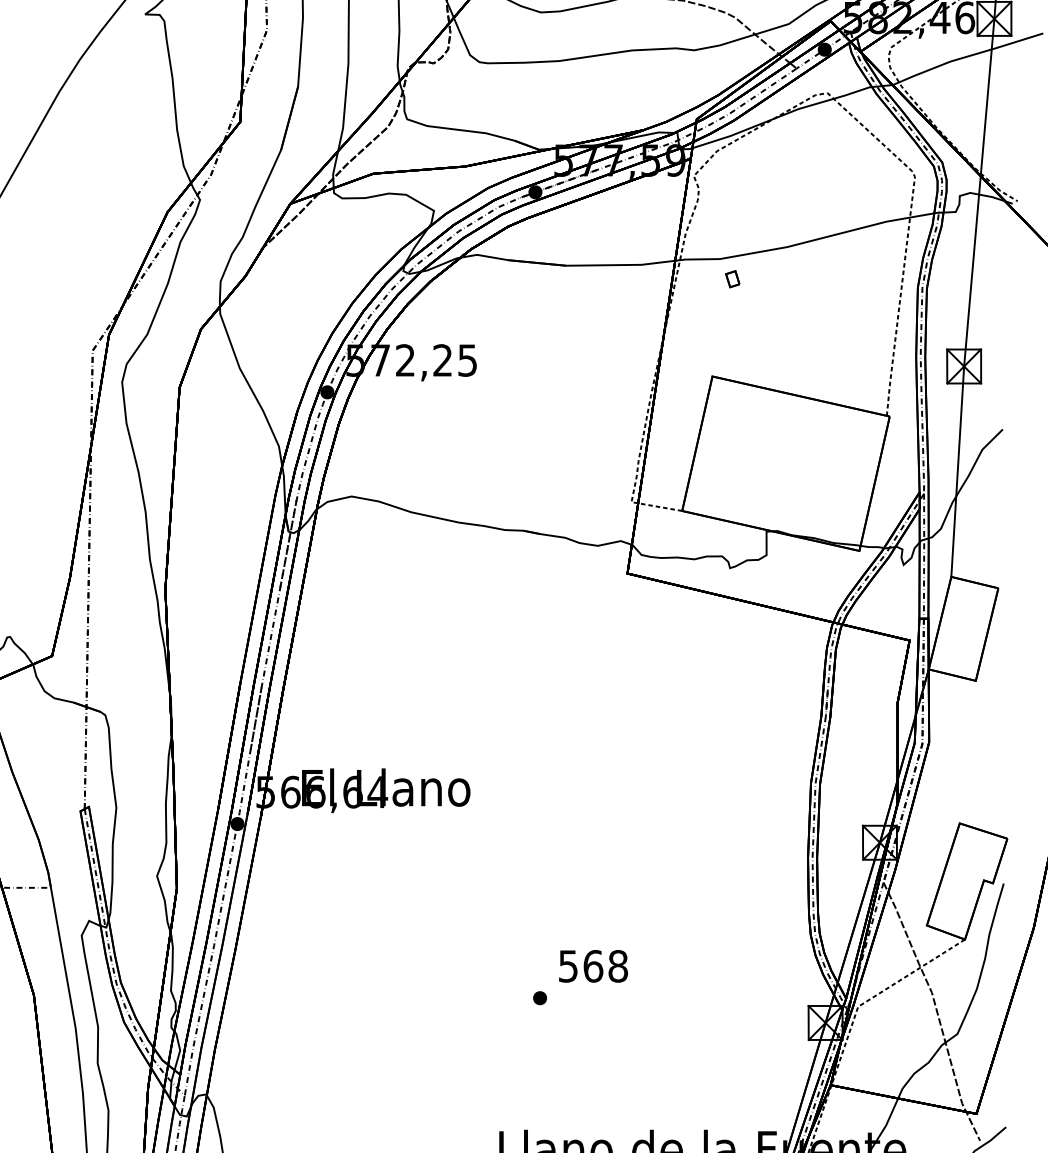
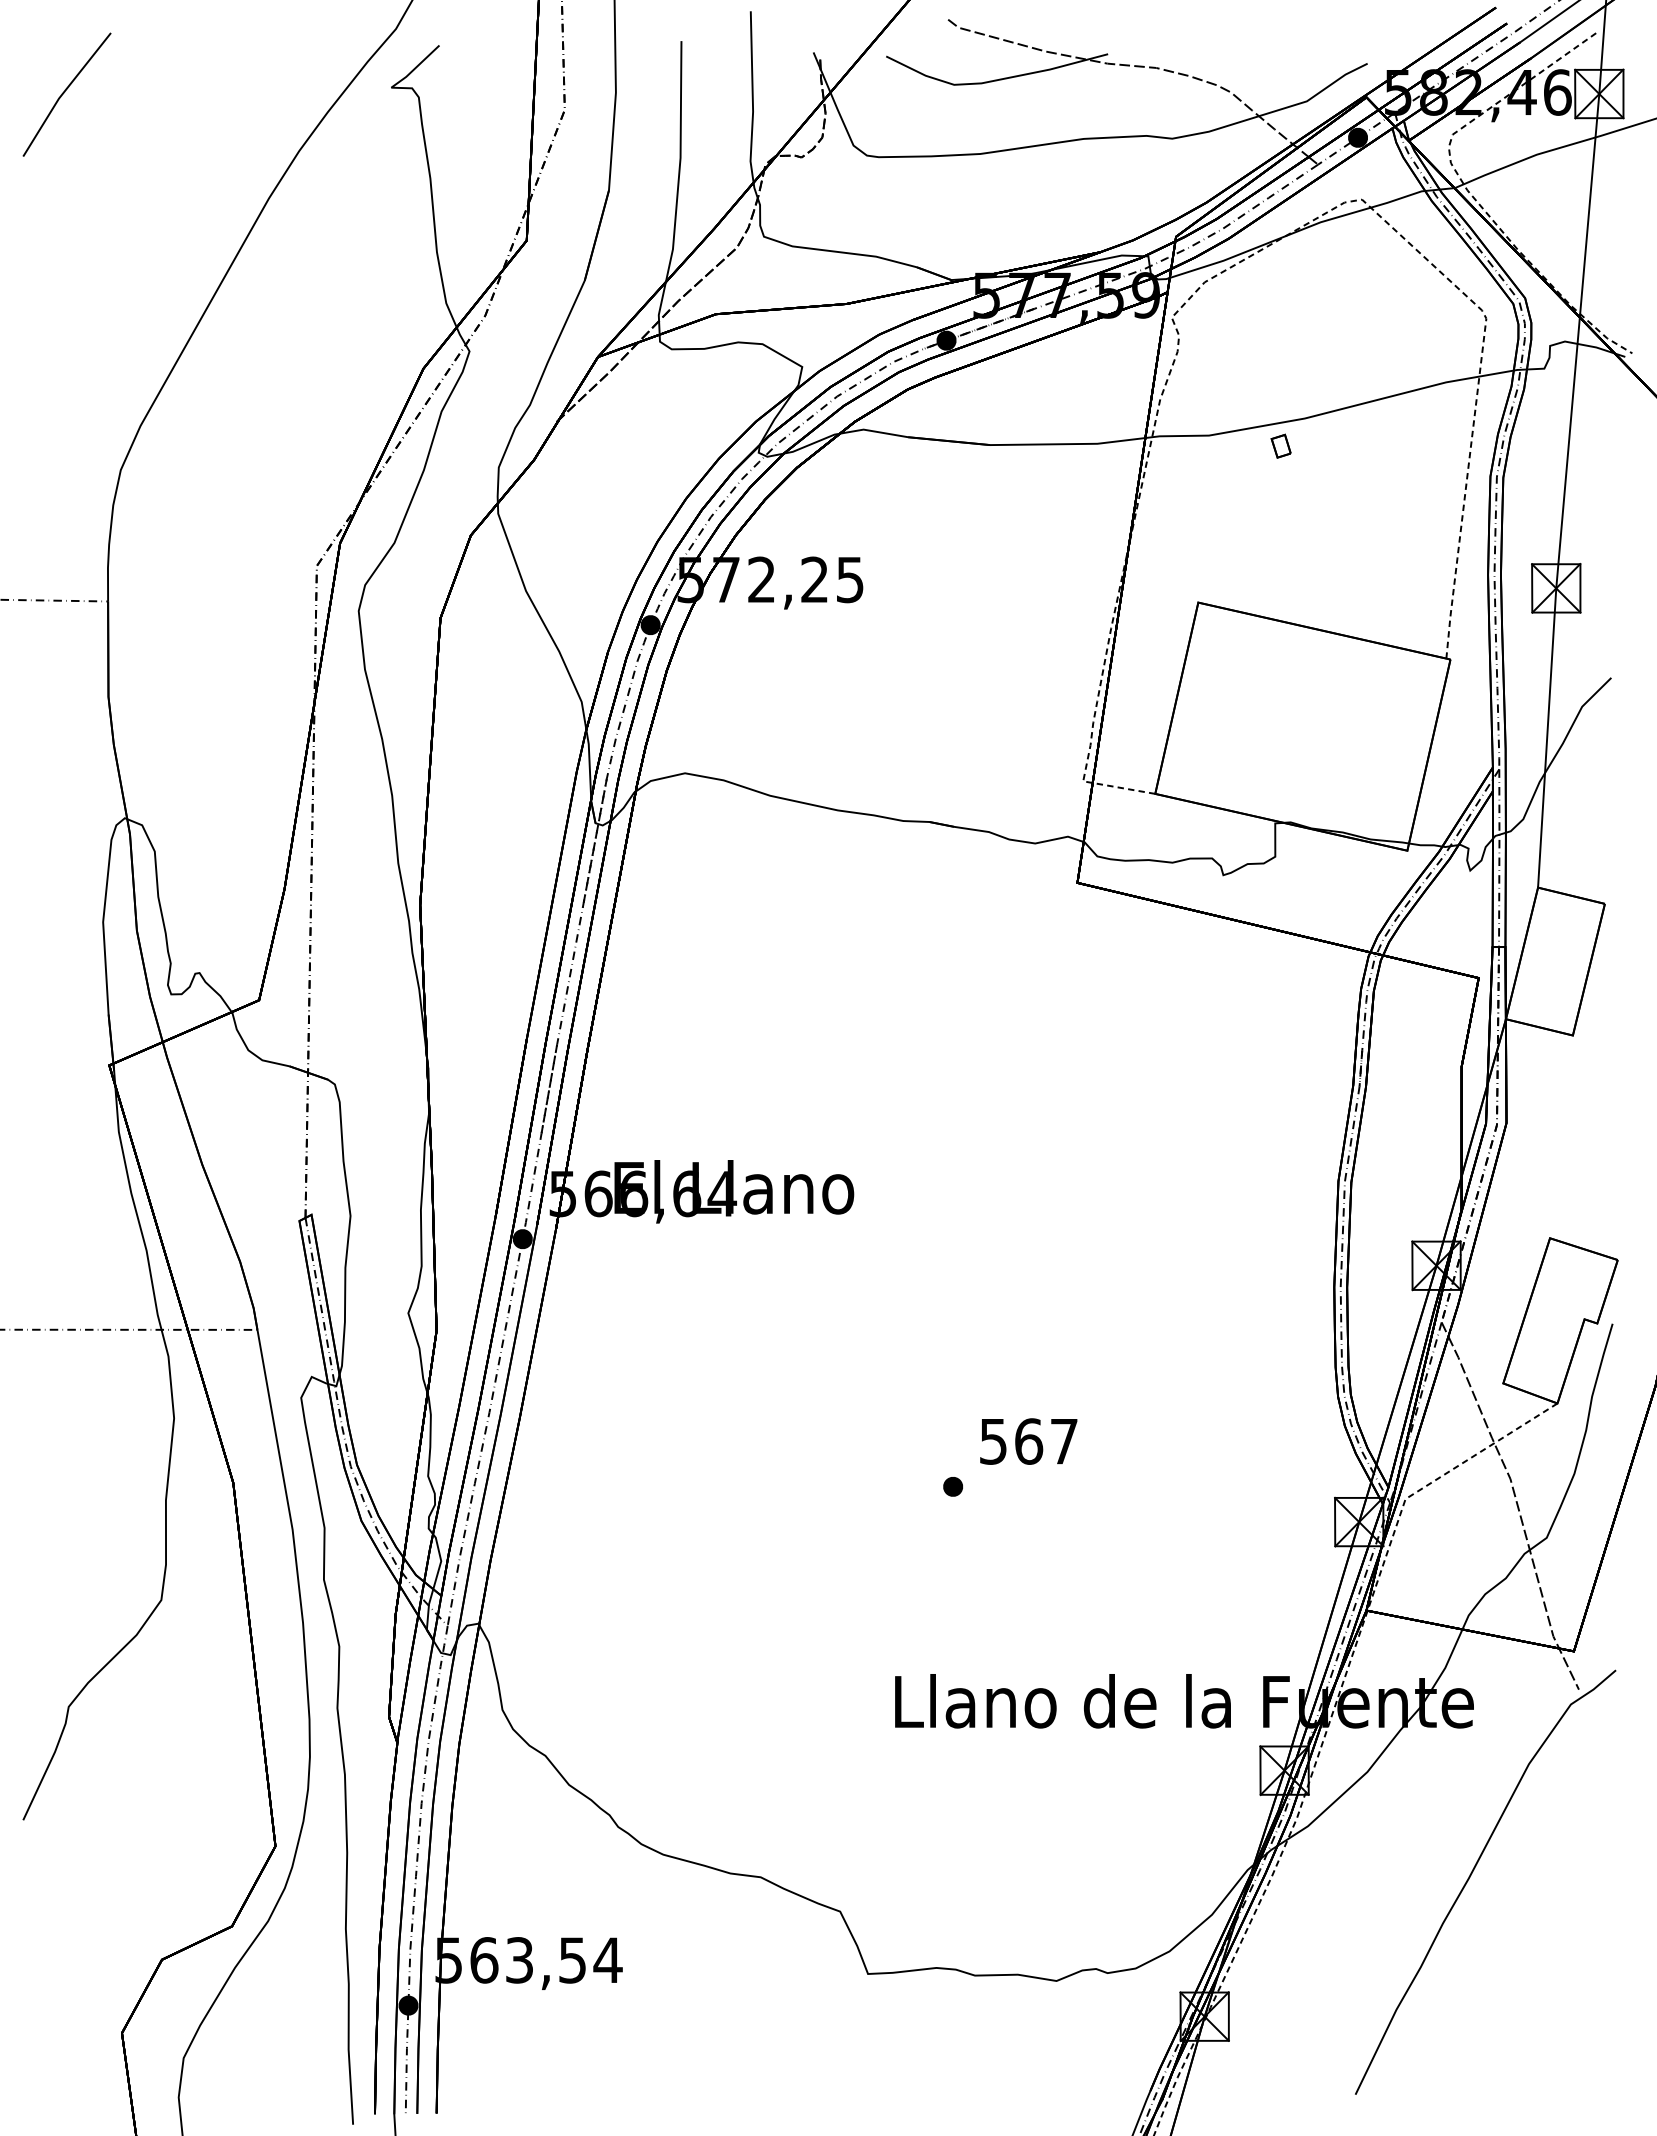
part: (732, 278) -> (1280, 445), moved
text: (618, 966) -> (1064, 1441), 568 -> 567

